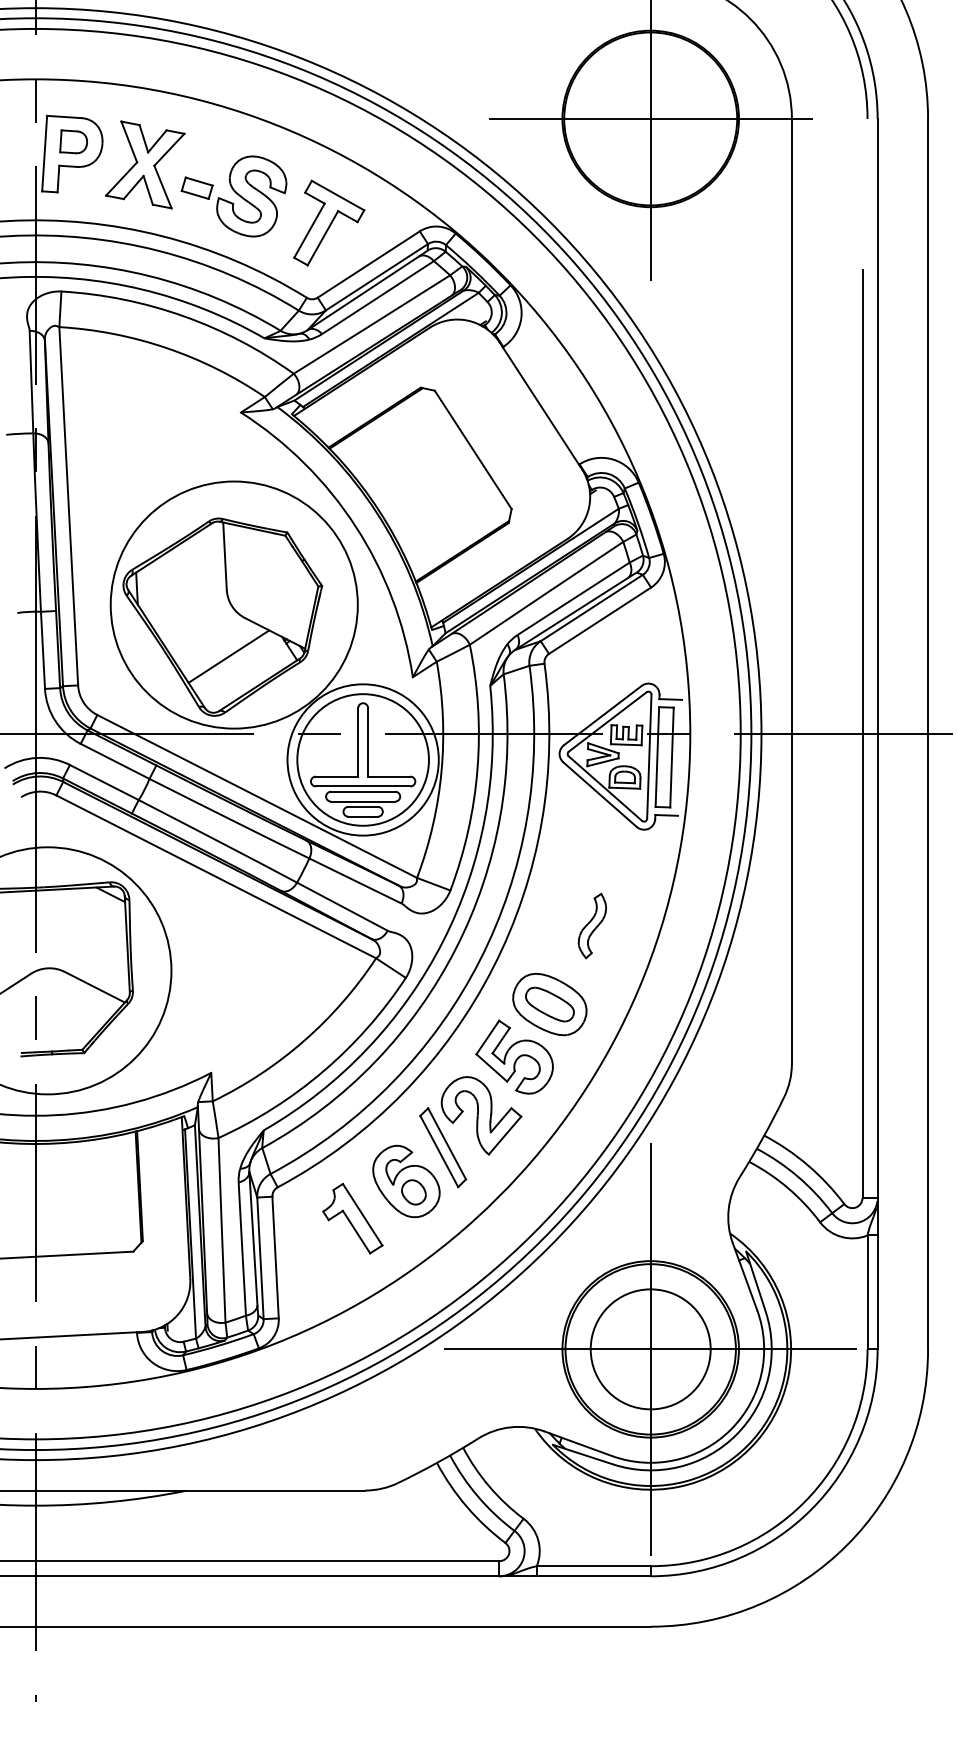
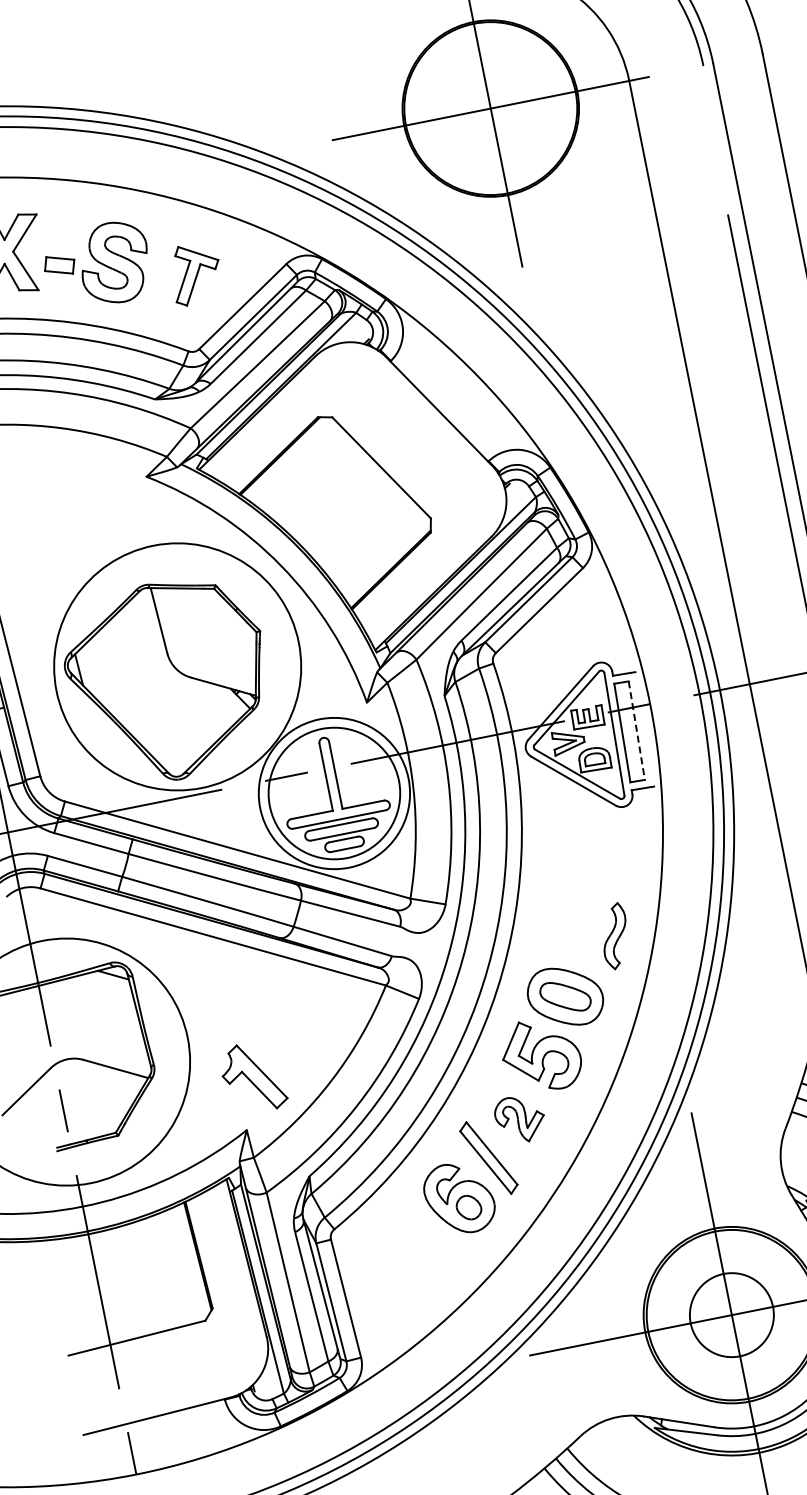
part: (329, 222) -> (196, 273), size x0.7
line: (228, 656) -> (182, 718), removed
line: (672, 757) -> (637, 730), solid -> dashed
part: (591, 925) -> (614, 936), moved
part: (481, 1115) -> (520, 1118), size x0.6
part: (352, 1218) -> (252, 1077), moved
circle: (650, 1349) -> (731, 1315), size x0.7

